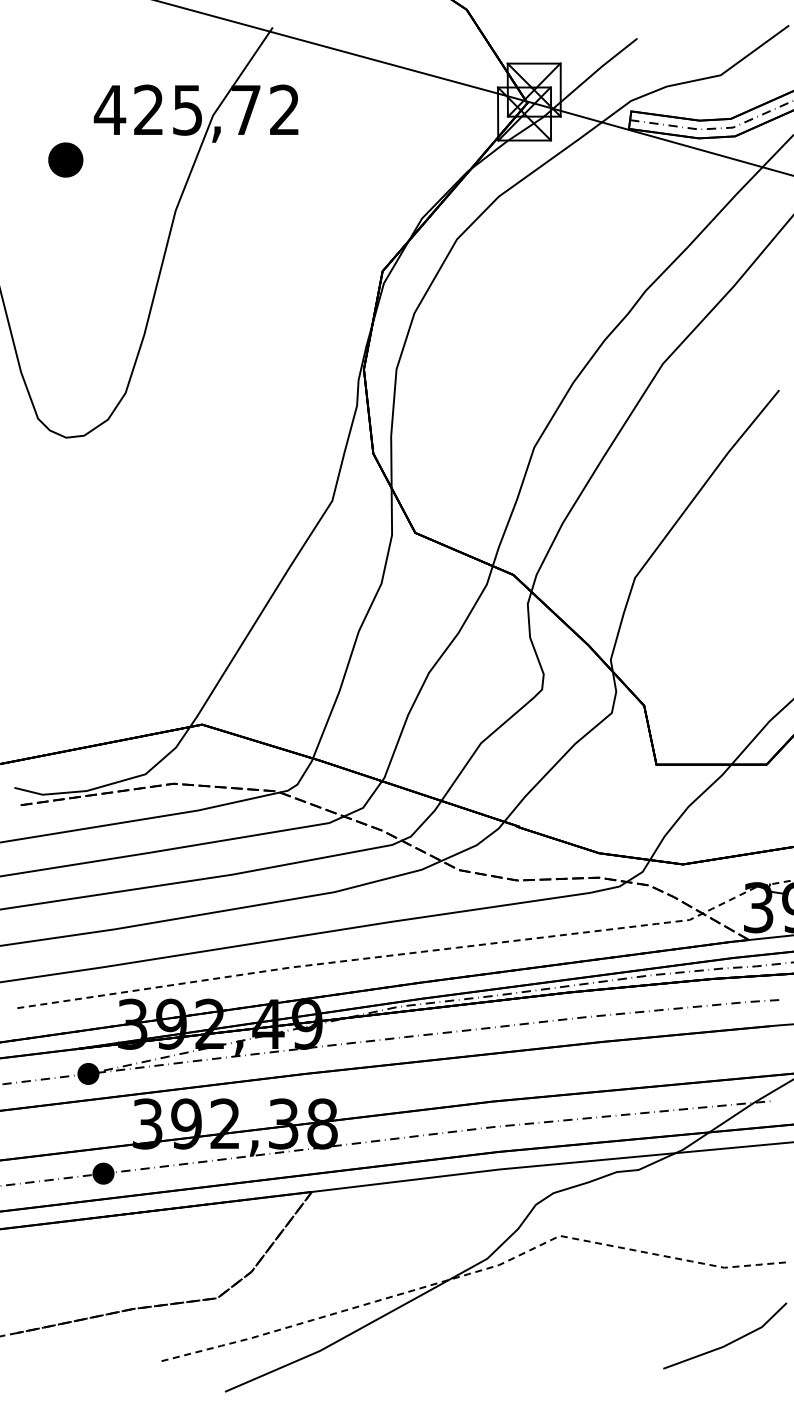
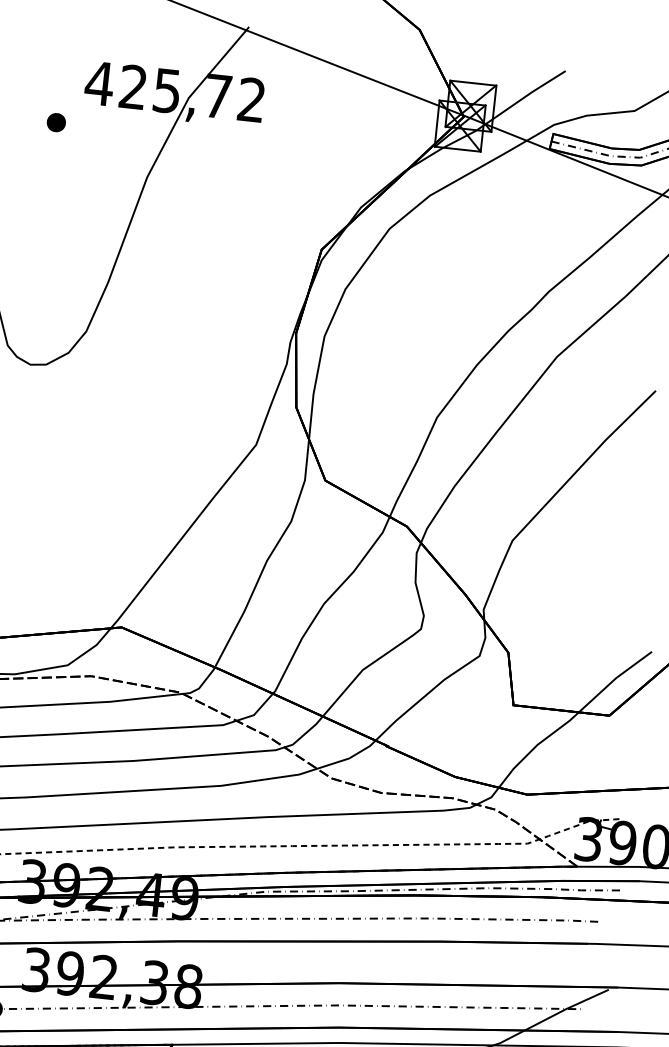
part: (65, 159) -> (56, 122), size x0.62

